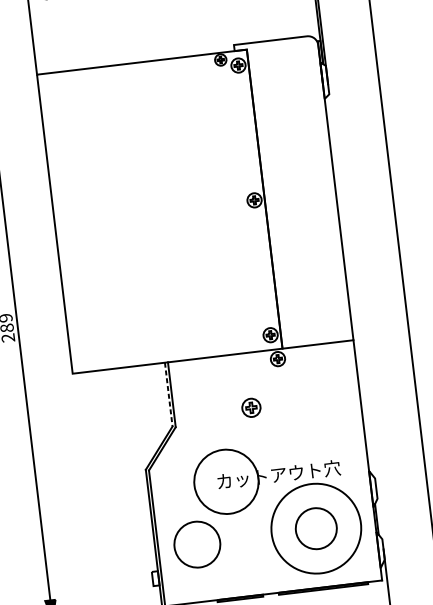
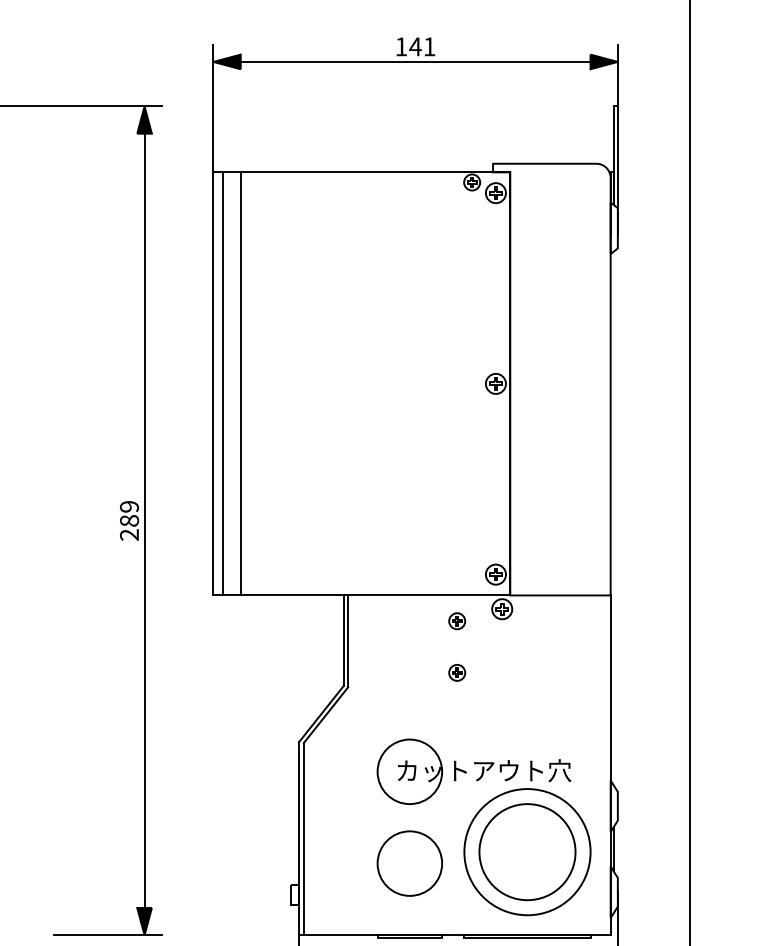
line: (73, 221) -> (240, 383), added
line: (61, 223) -> (223, 383), added
part: (247, 371) -> (457, 621), added
line: (168, 395) -> (343, 641), dashed -> solid
part: (251, 407) -> (457, 672), size x0.62
circle: (226, 481) -> (409, 771), size x0.71
circle: (316, 528) -> (527, 852), size x1.67
circle: (197, 544) -> (409, 863), moved

